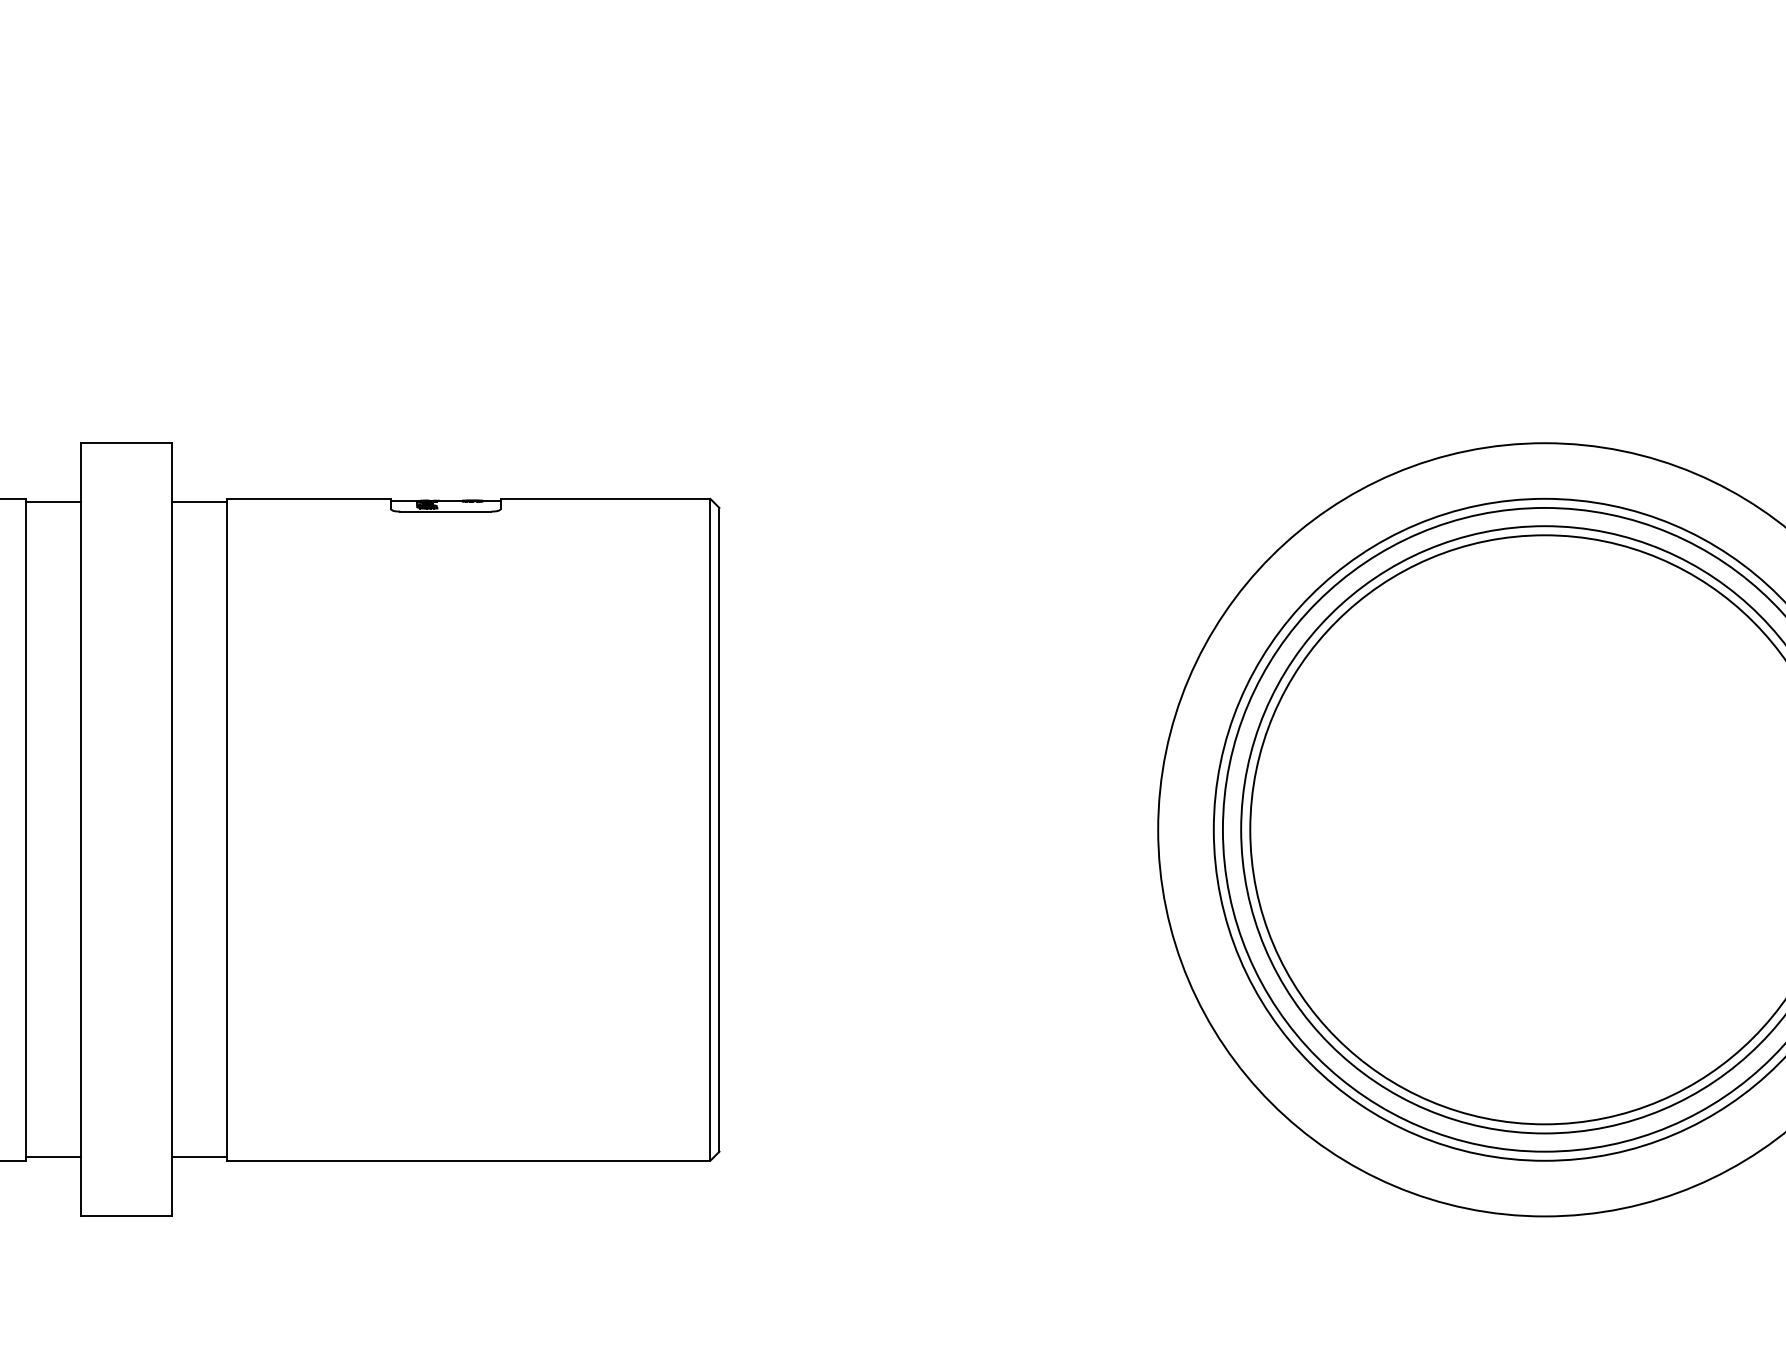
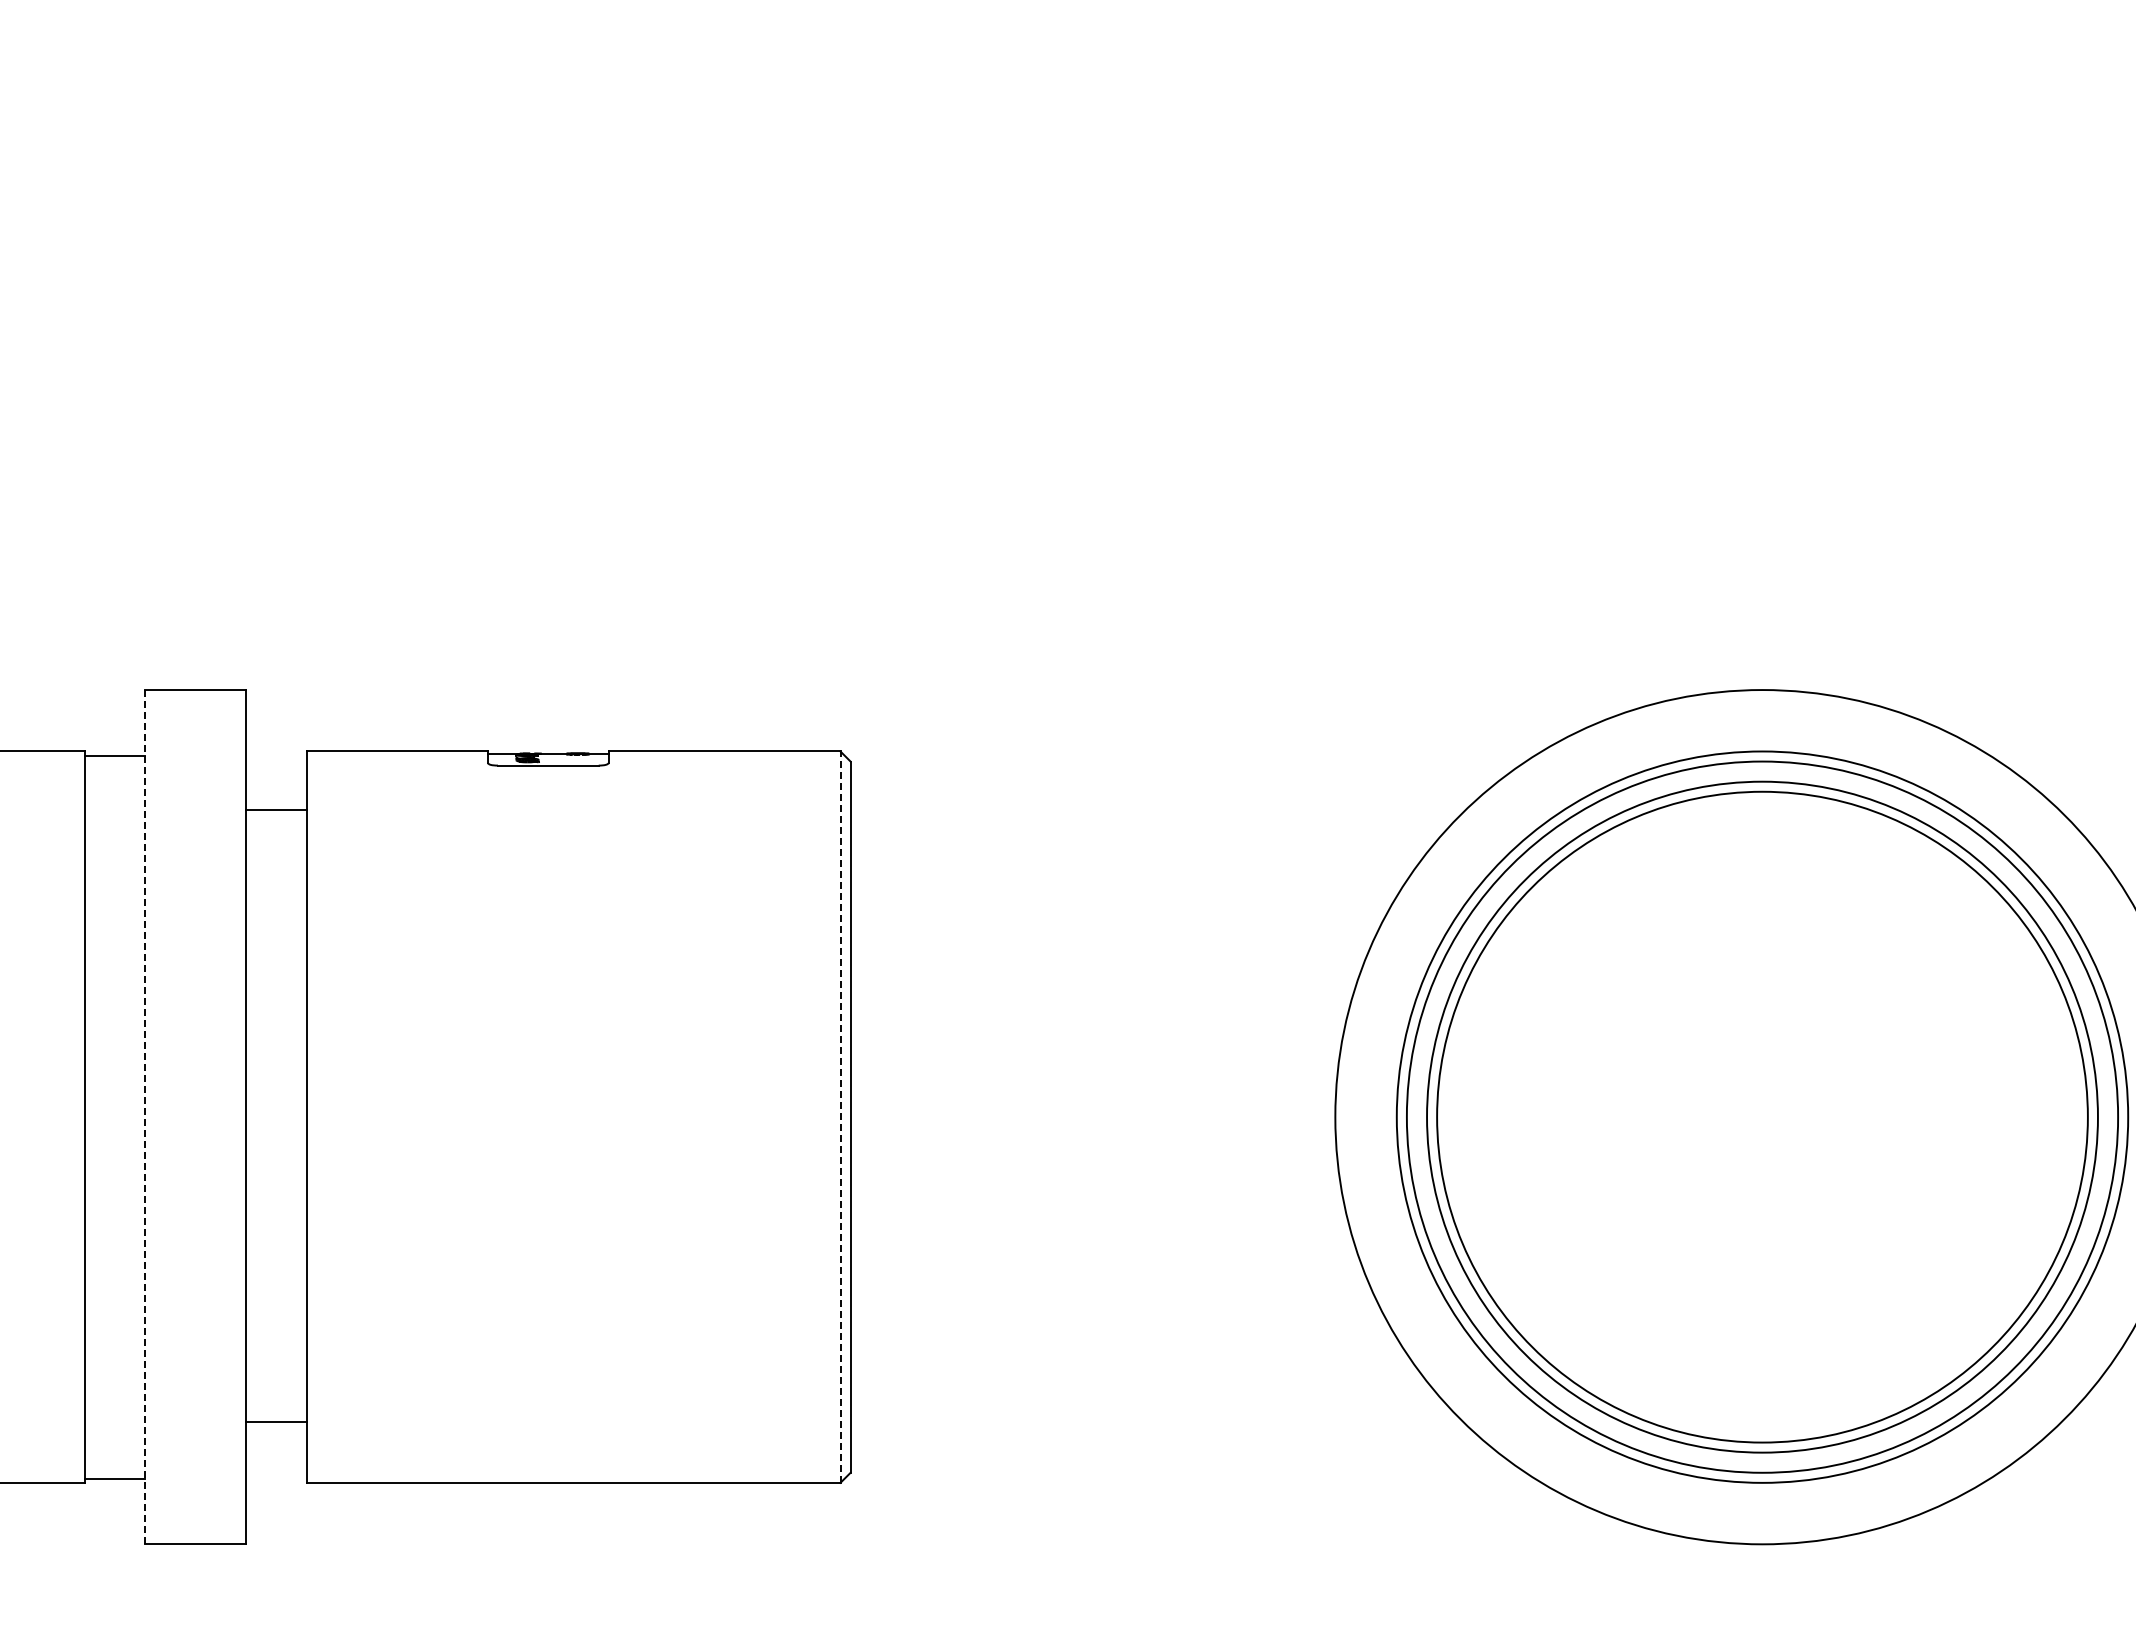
line: (199, 502) -> (276, 809), moved
line: (81, 830) -> (145, 1117), solid -> dashed
line: (710, 830) -> (840, 1117), solid -> dashed
line: (199, 1156) -> (276, 1421), moved

